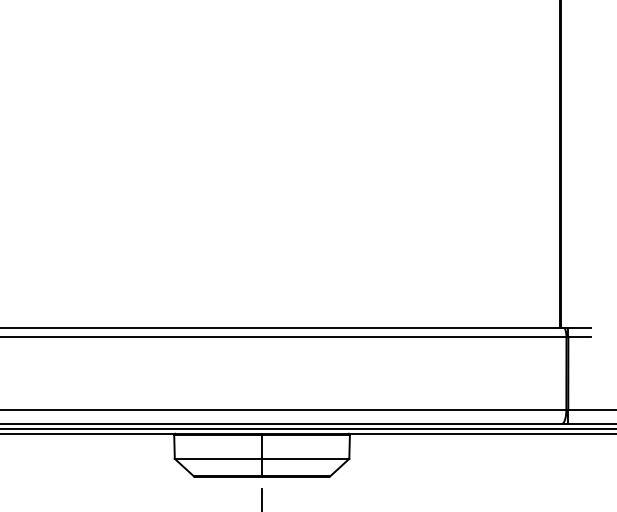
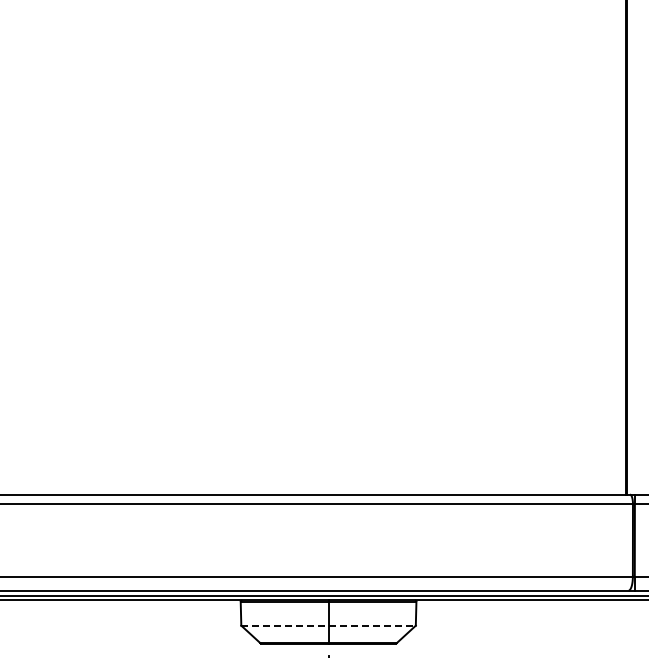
line: (262, 458) -> (329, 625), solid -> dashed

